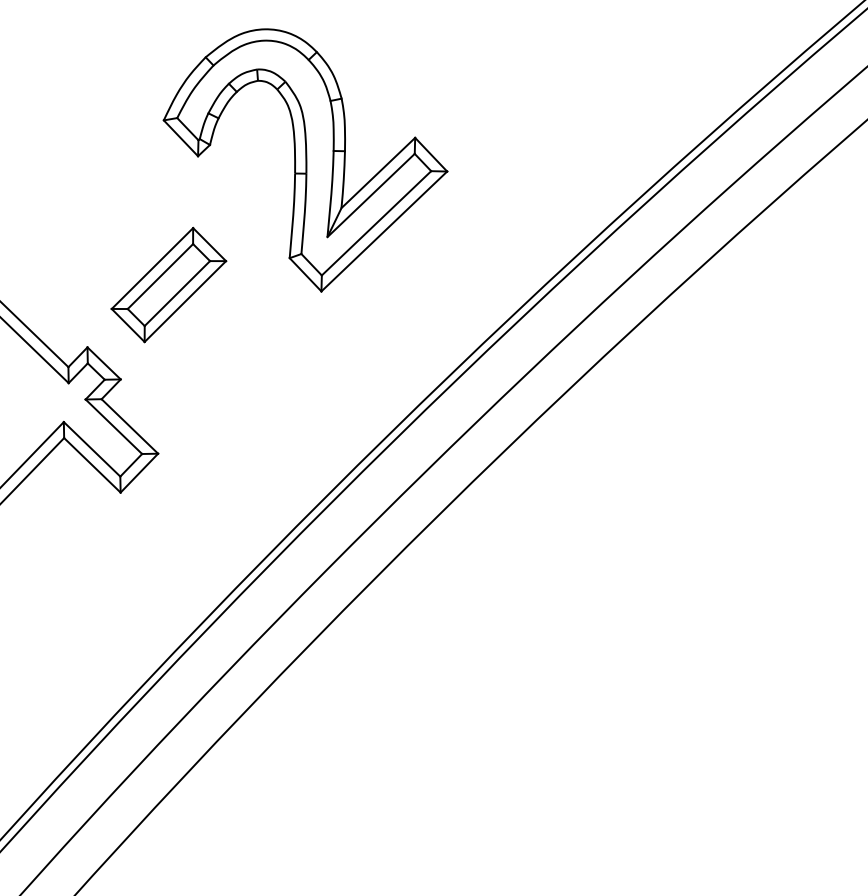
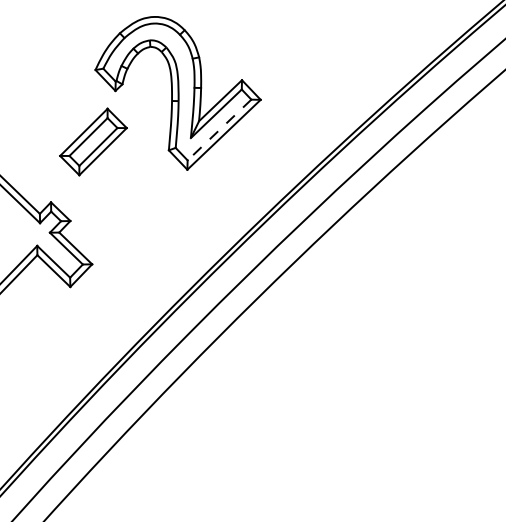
line: (376, 224) -> (219, 130), solid -> dashed
part: (168, 284) -> (93, 141), moved

